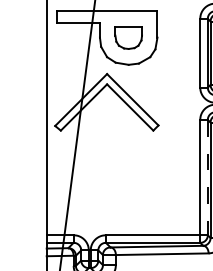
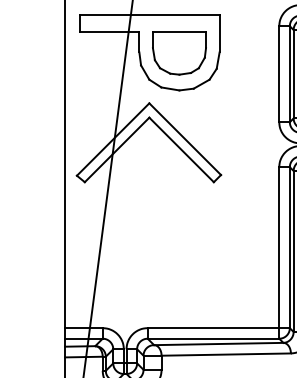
part: (128, 38) -> (179, 53), size x1.43
line: (207, 178) -> (289, 248), dashed -> solid

